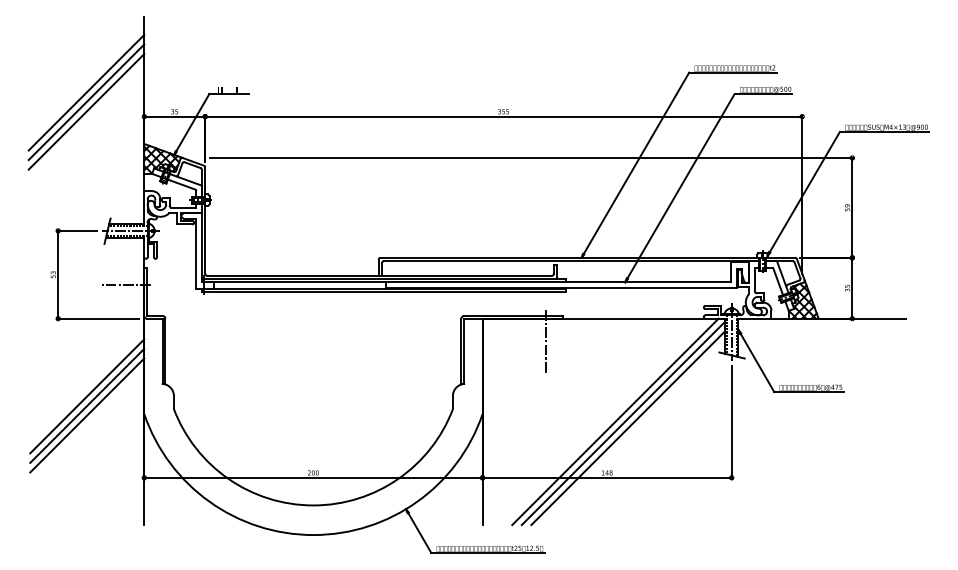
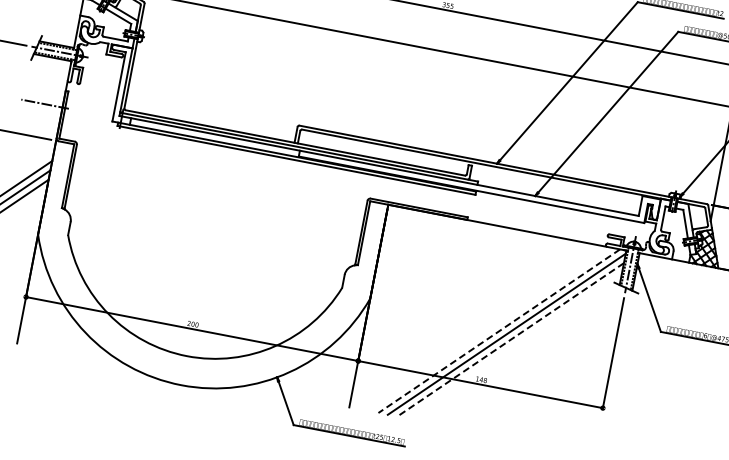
line: (546, 341) -> (446, 239), removed
line: (615, 421) -> (499, 330), solid -> dashed
line: (628, 428) -> (510, 340), solid -> dashed

